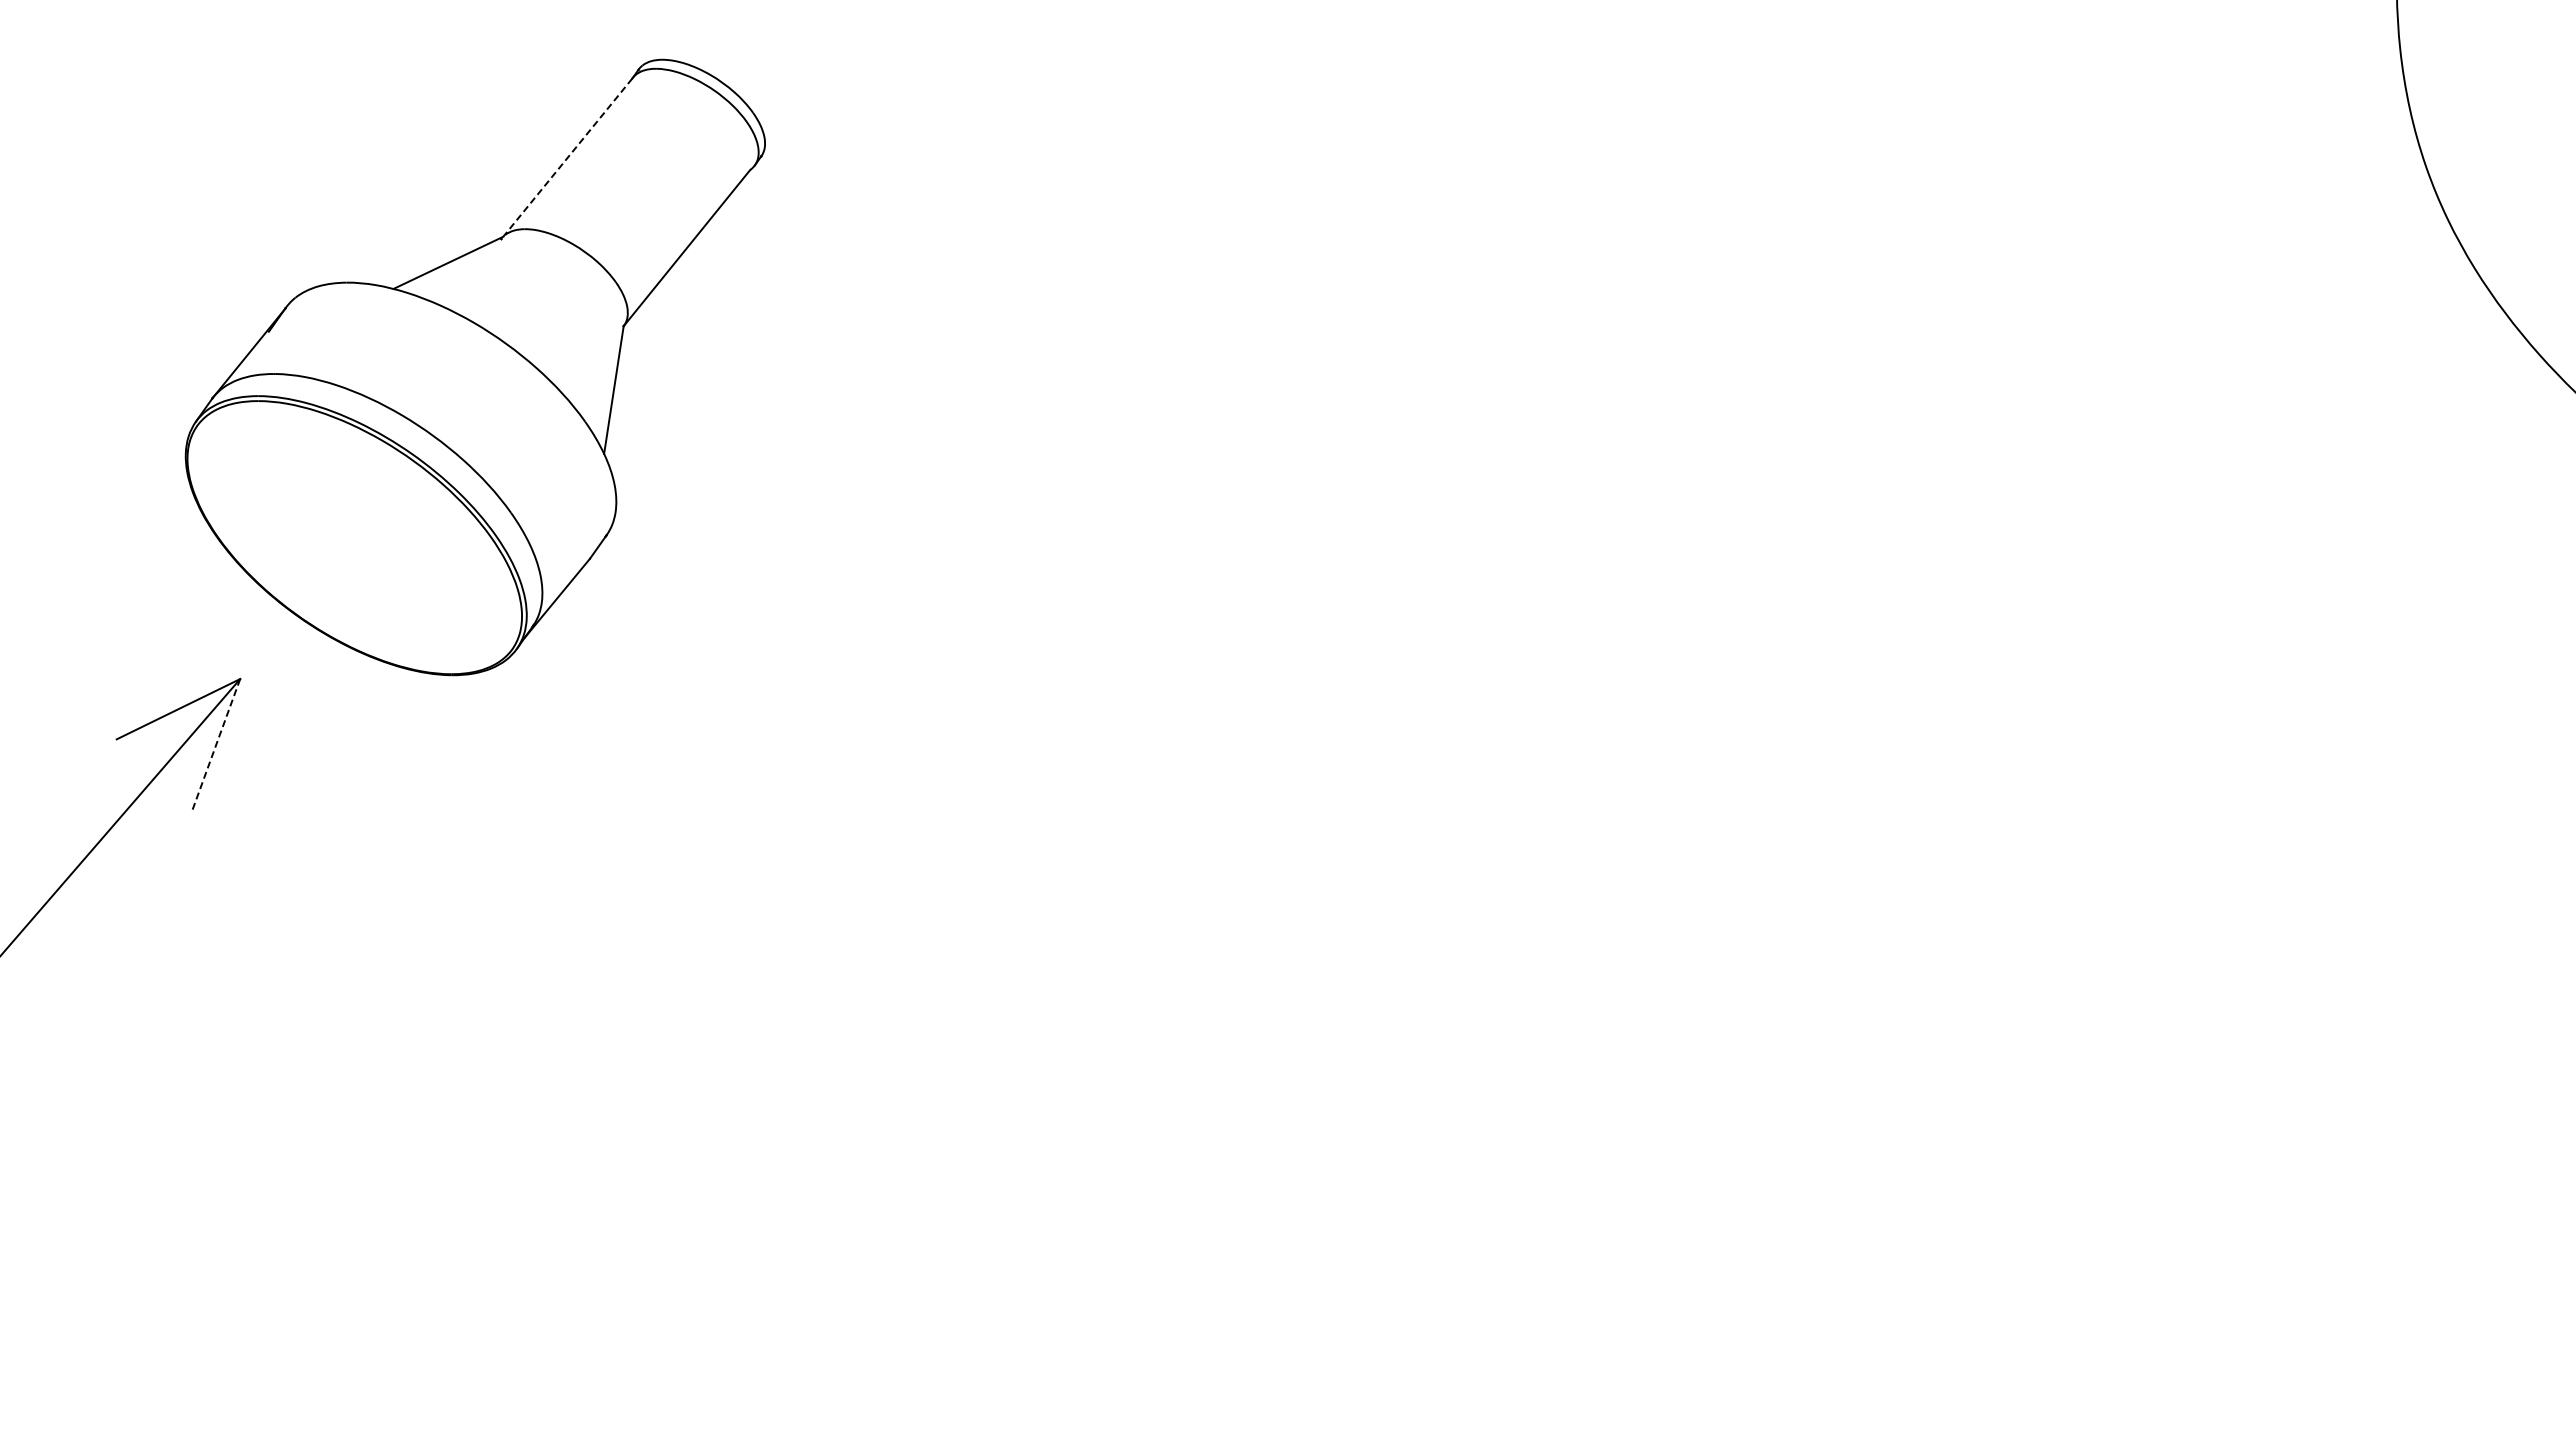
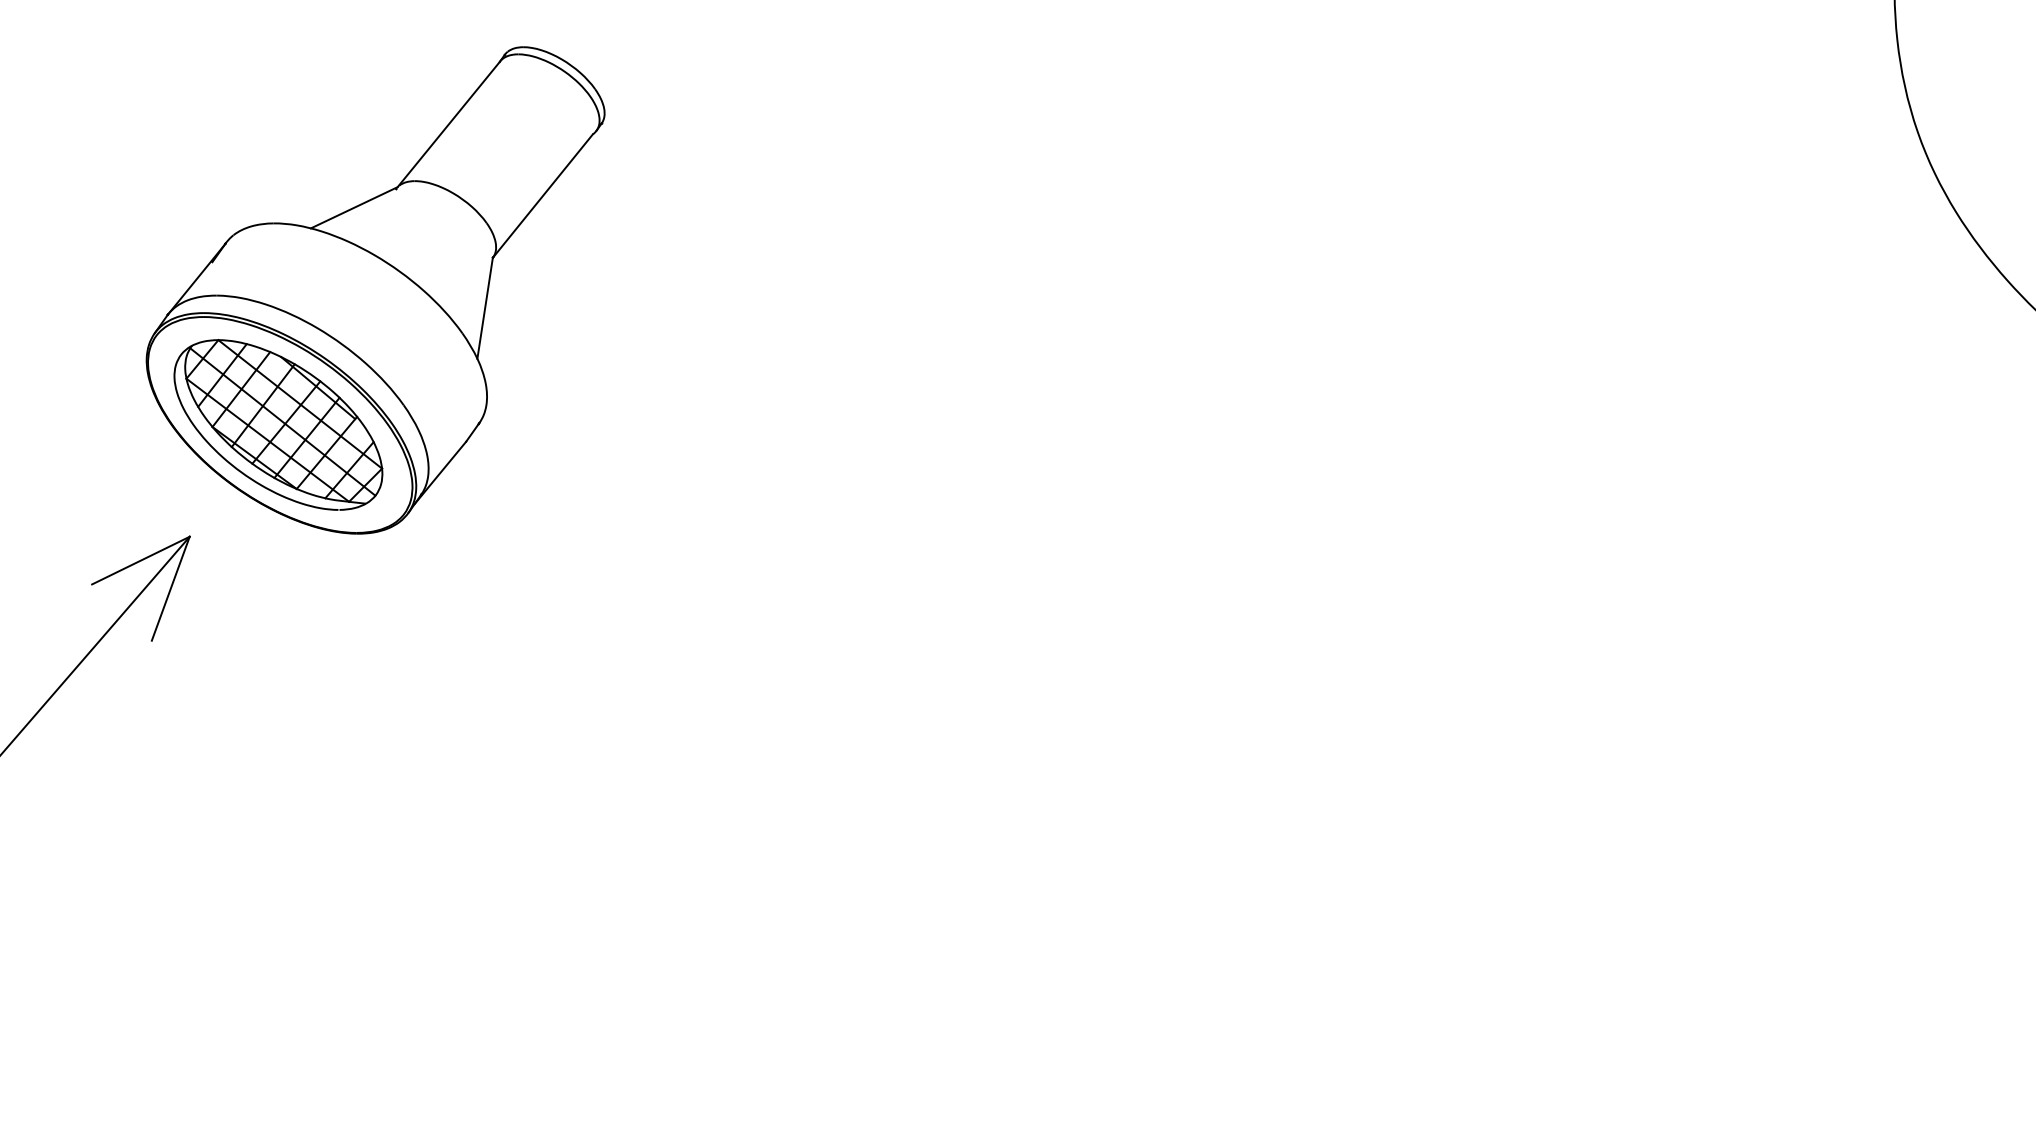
line: (567, 158) -> (448, 125), dashed -> solid
part: (352, 537) -> (278, 424), added
line: (216, 745) -> (170, 589), dashed -> solid

